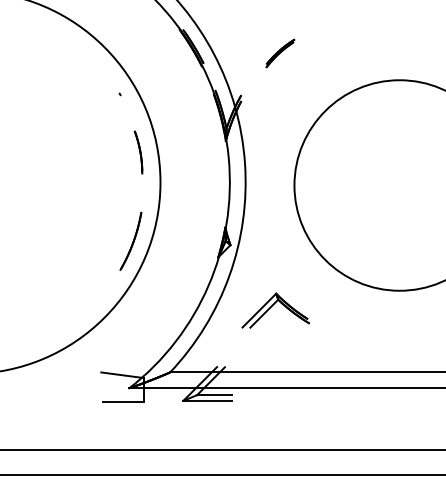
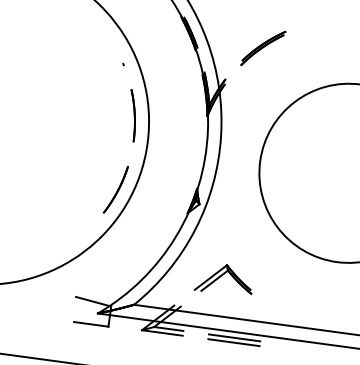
part: (280, 53) -> (263, 48), size x1.67
part: (138, 152) -> (132, 115), size x1.43
part: (275, 310) -> (224, 279), moved
line: (292, 395) -> (234, 338), added
line: (292, 400) -> (234, 342), added

